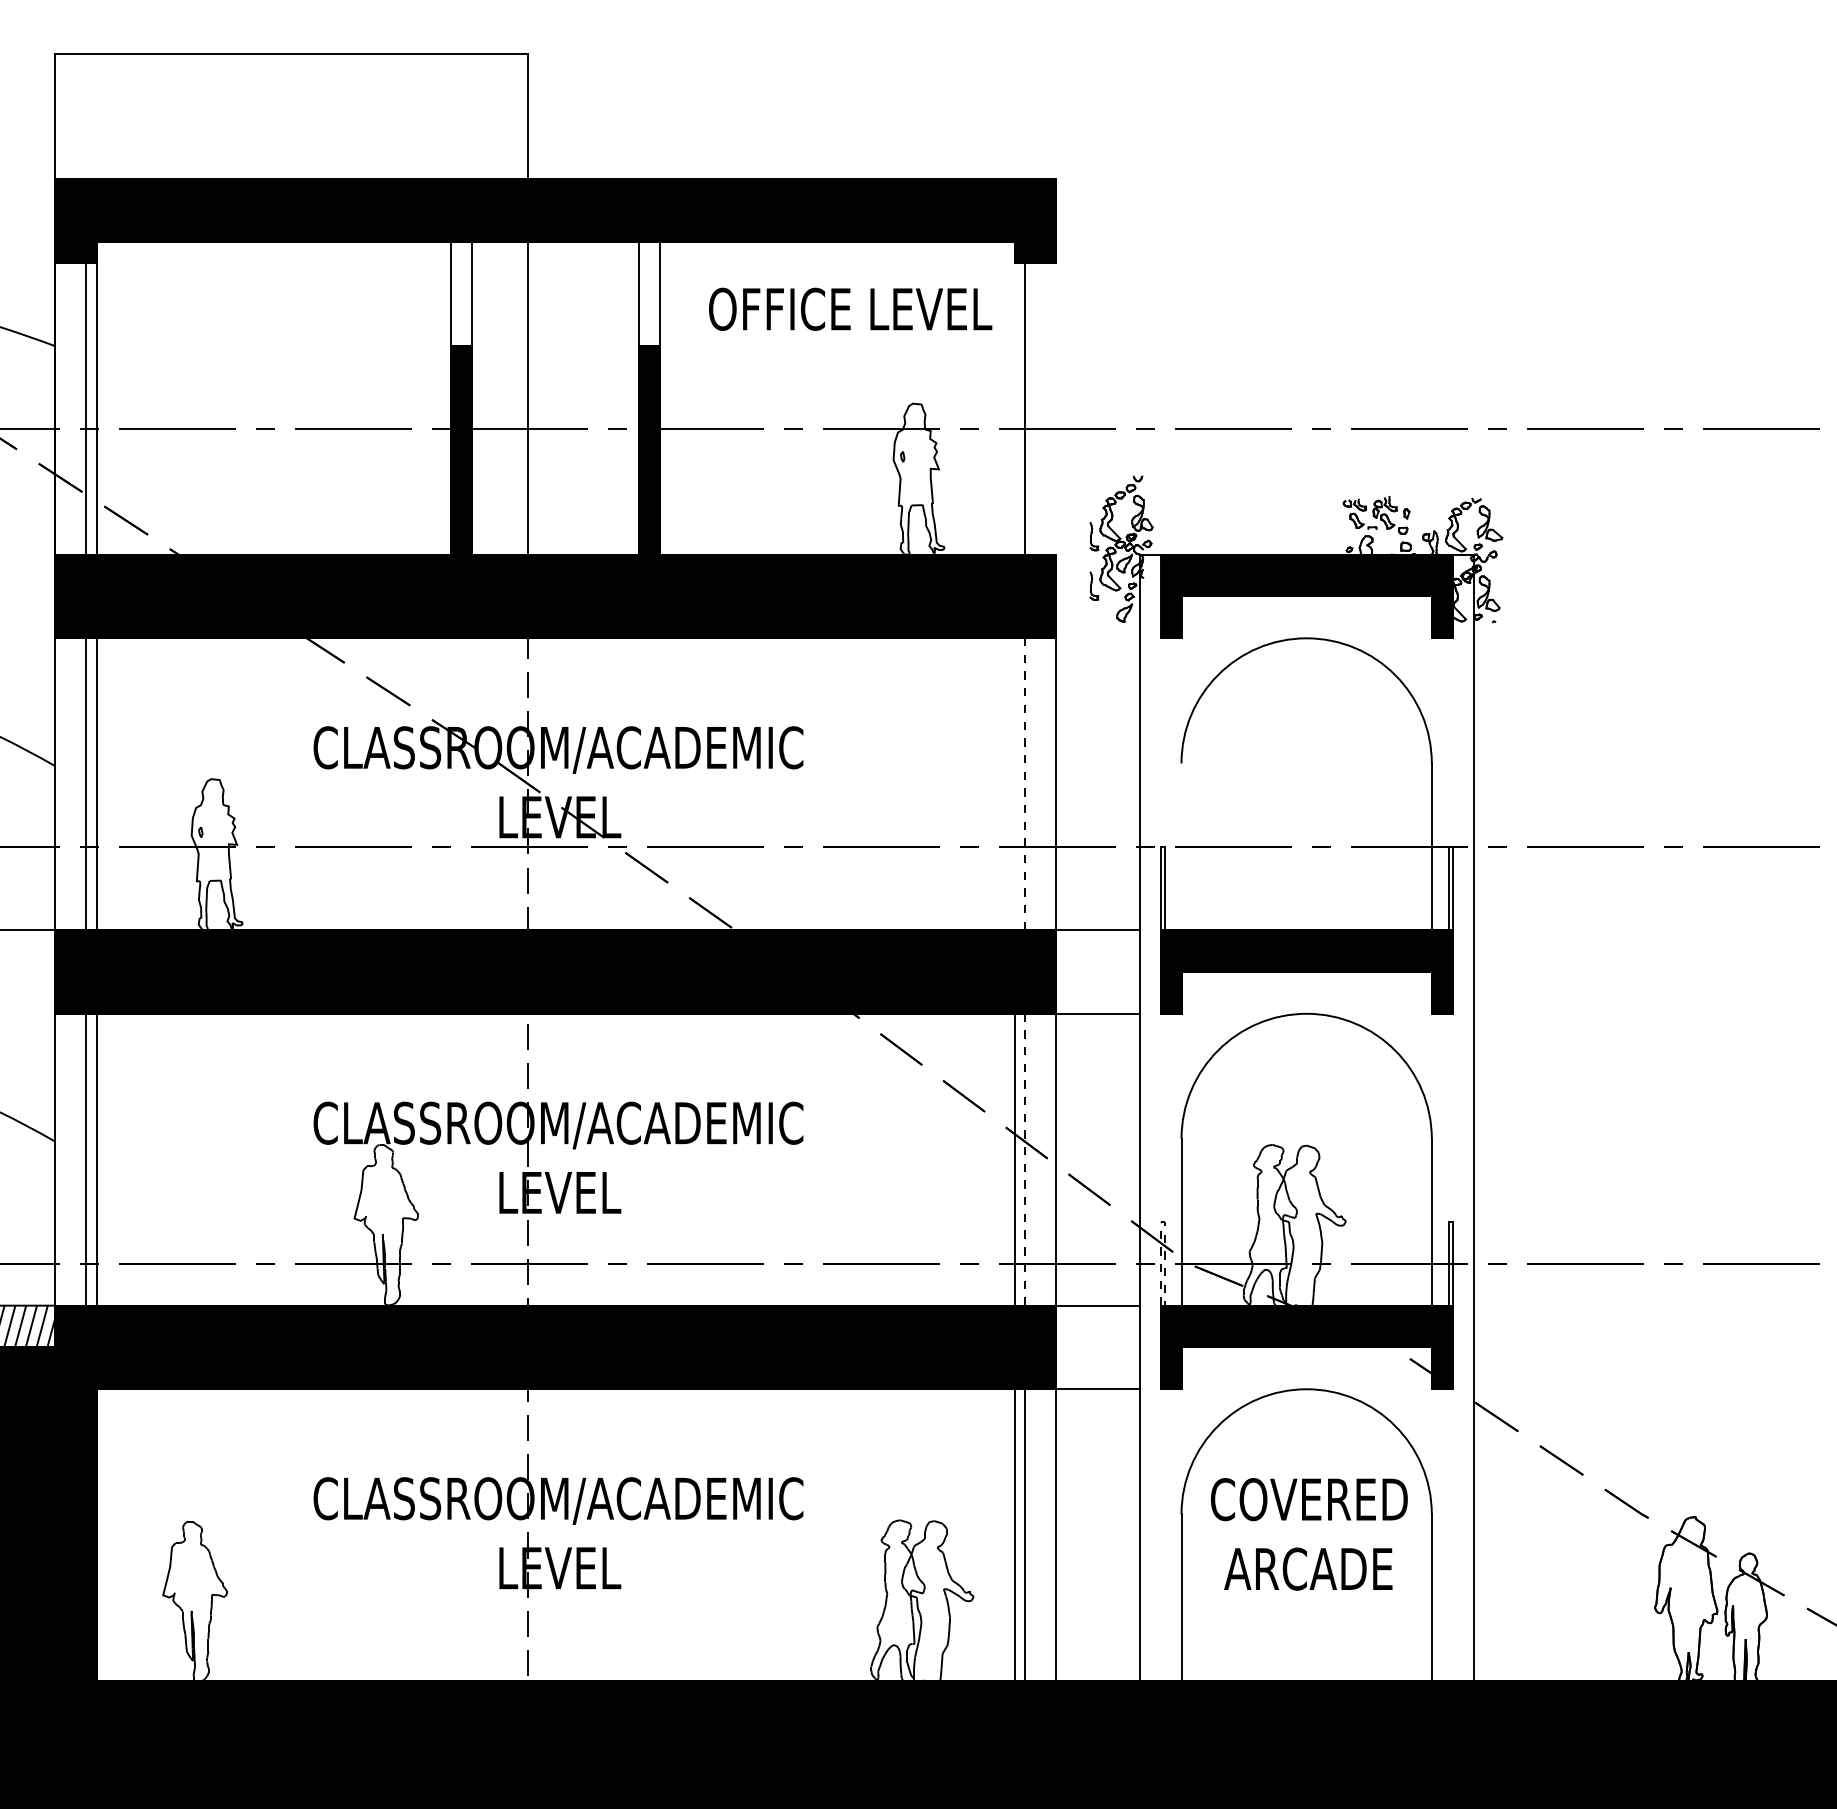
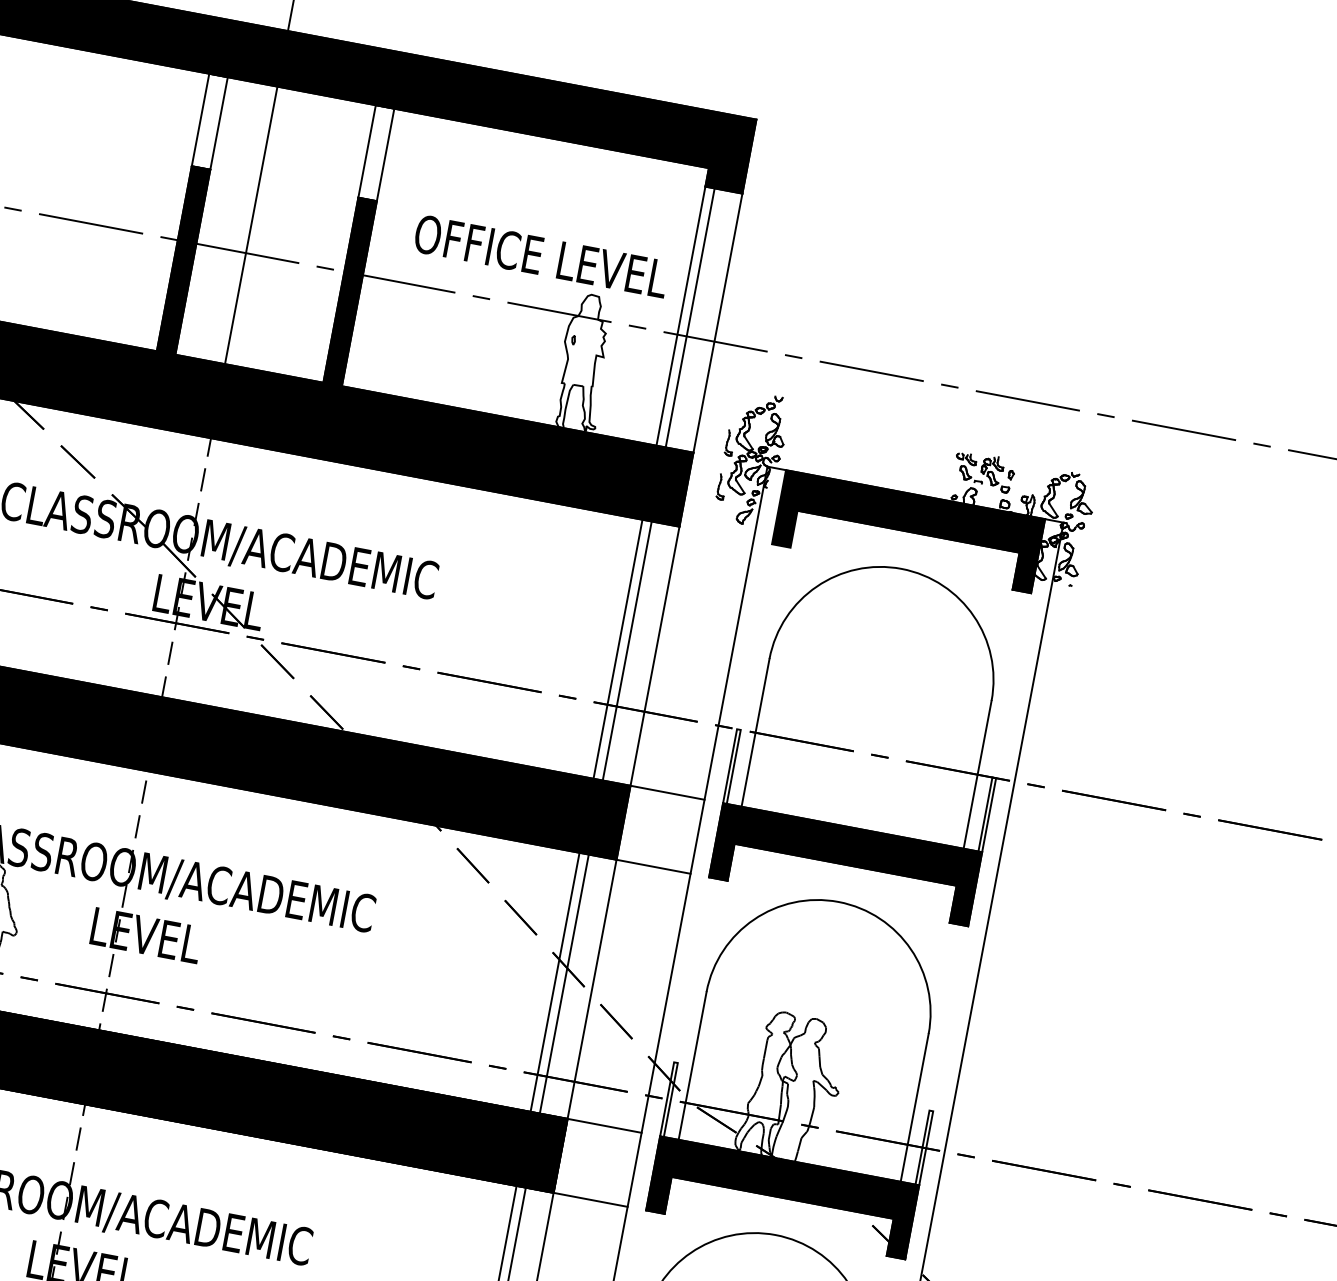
text: (850, 308) -> (541, 255), moved
line: (1014, 408) -> (680, 316), added
line: (1056, 408) -> (718, 323), added
line: (1025, 783) -> (627, 650), dashed -> solid
line: (1014, 784) -> (617, 649), added
line: (1181, 846) -> (755, 732), added
line: (1025, 1159) -> (564, 984), dashed -> solid
line: (1163, 1222) -> (676, 1063), dashed -> solid

